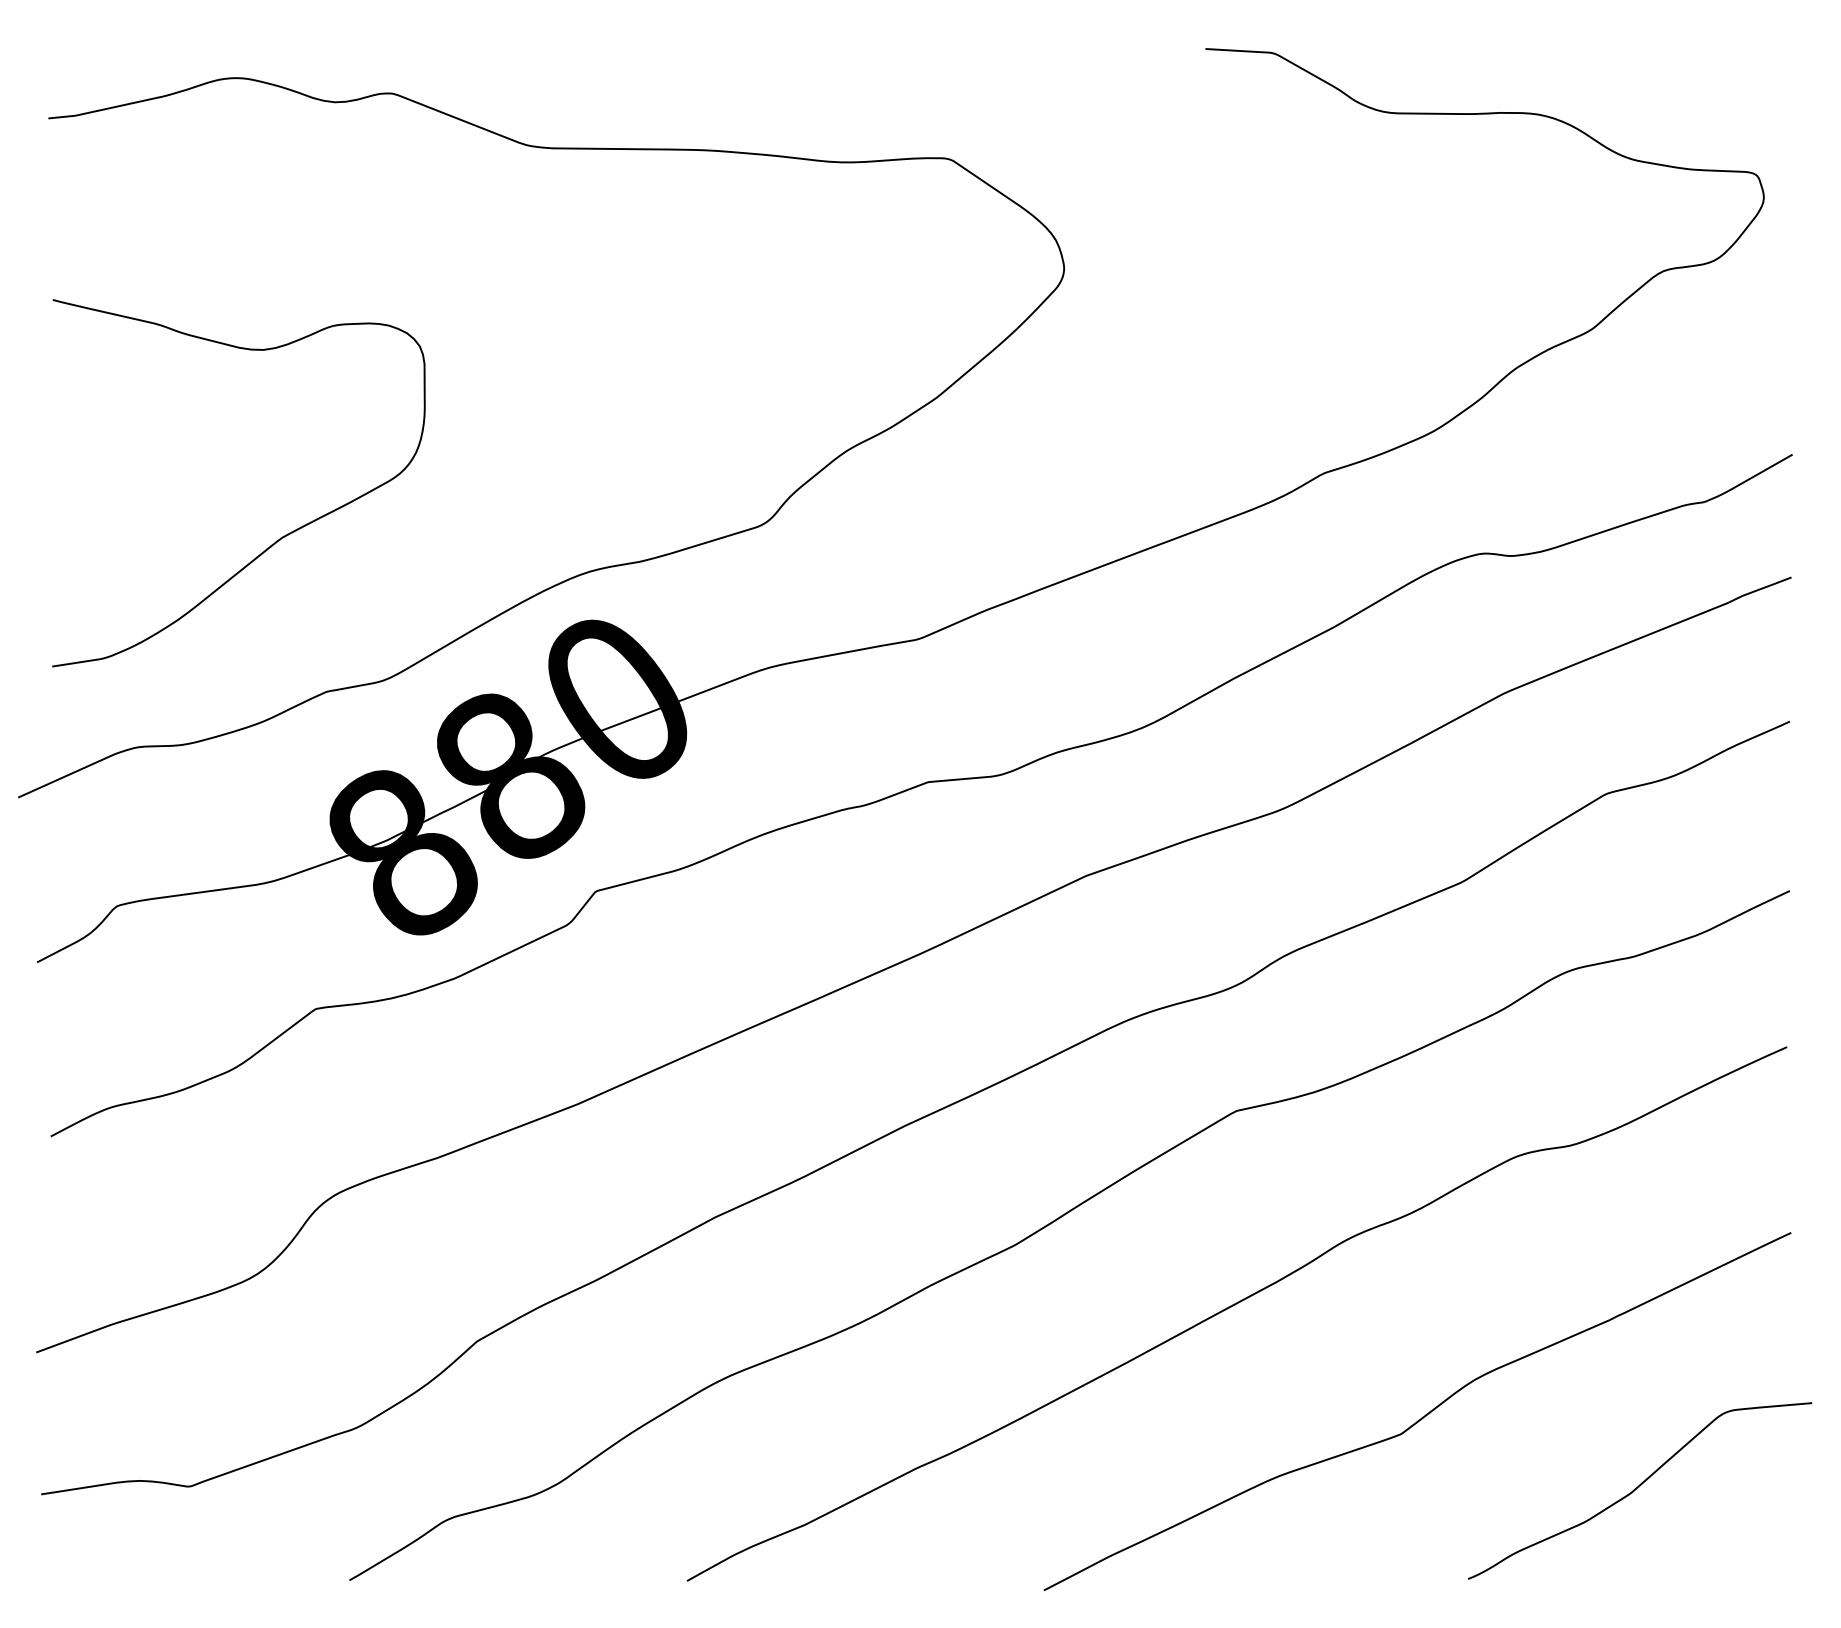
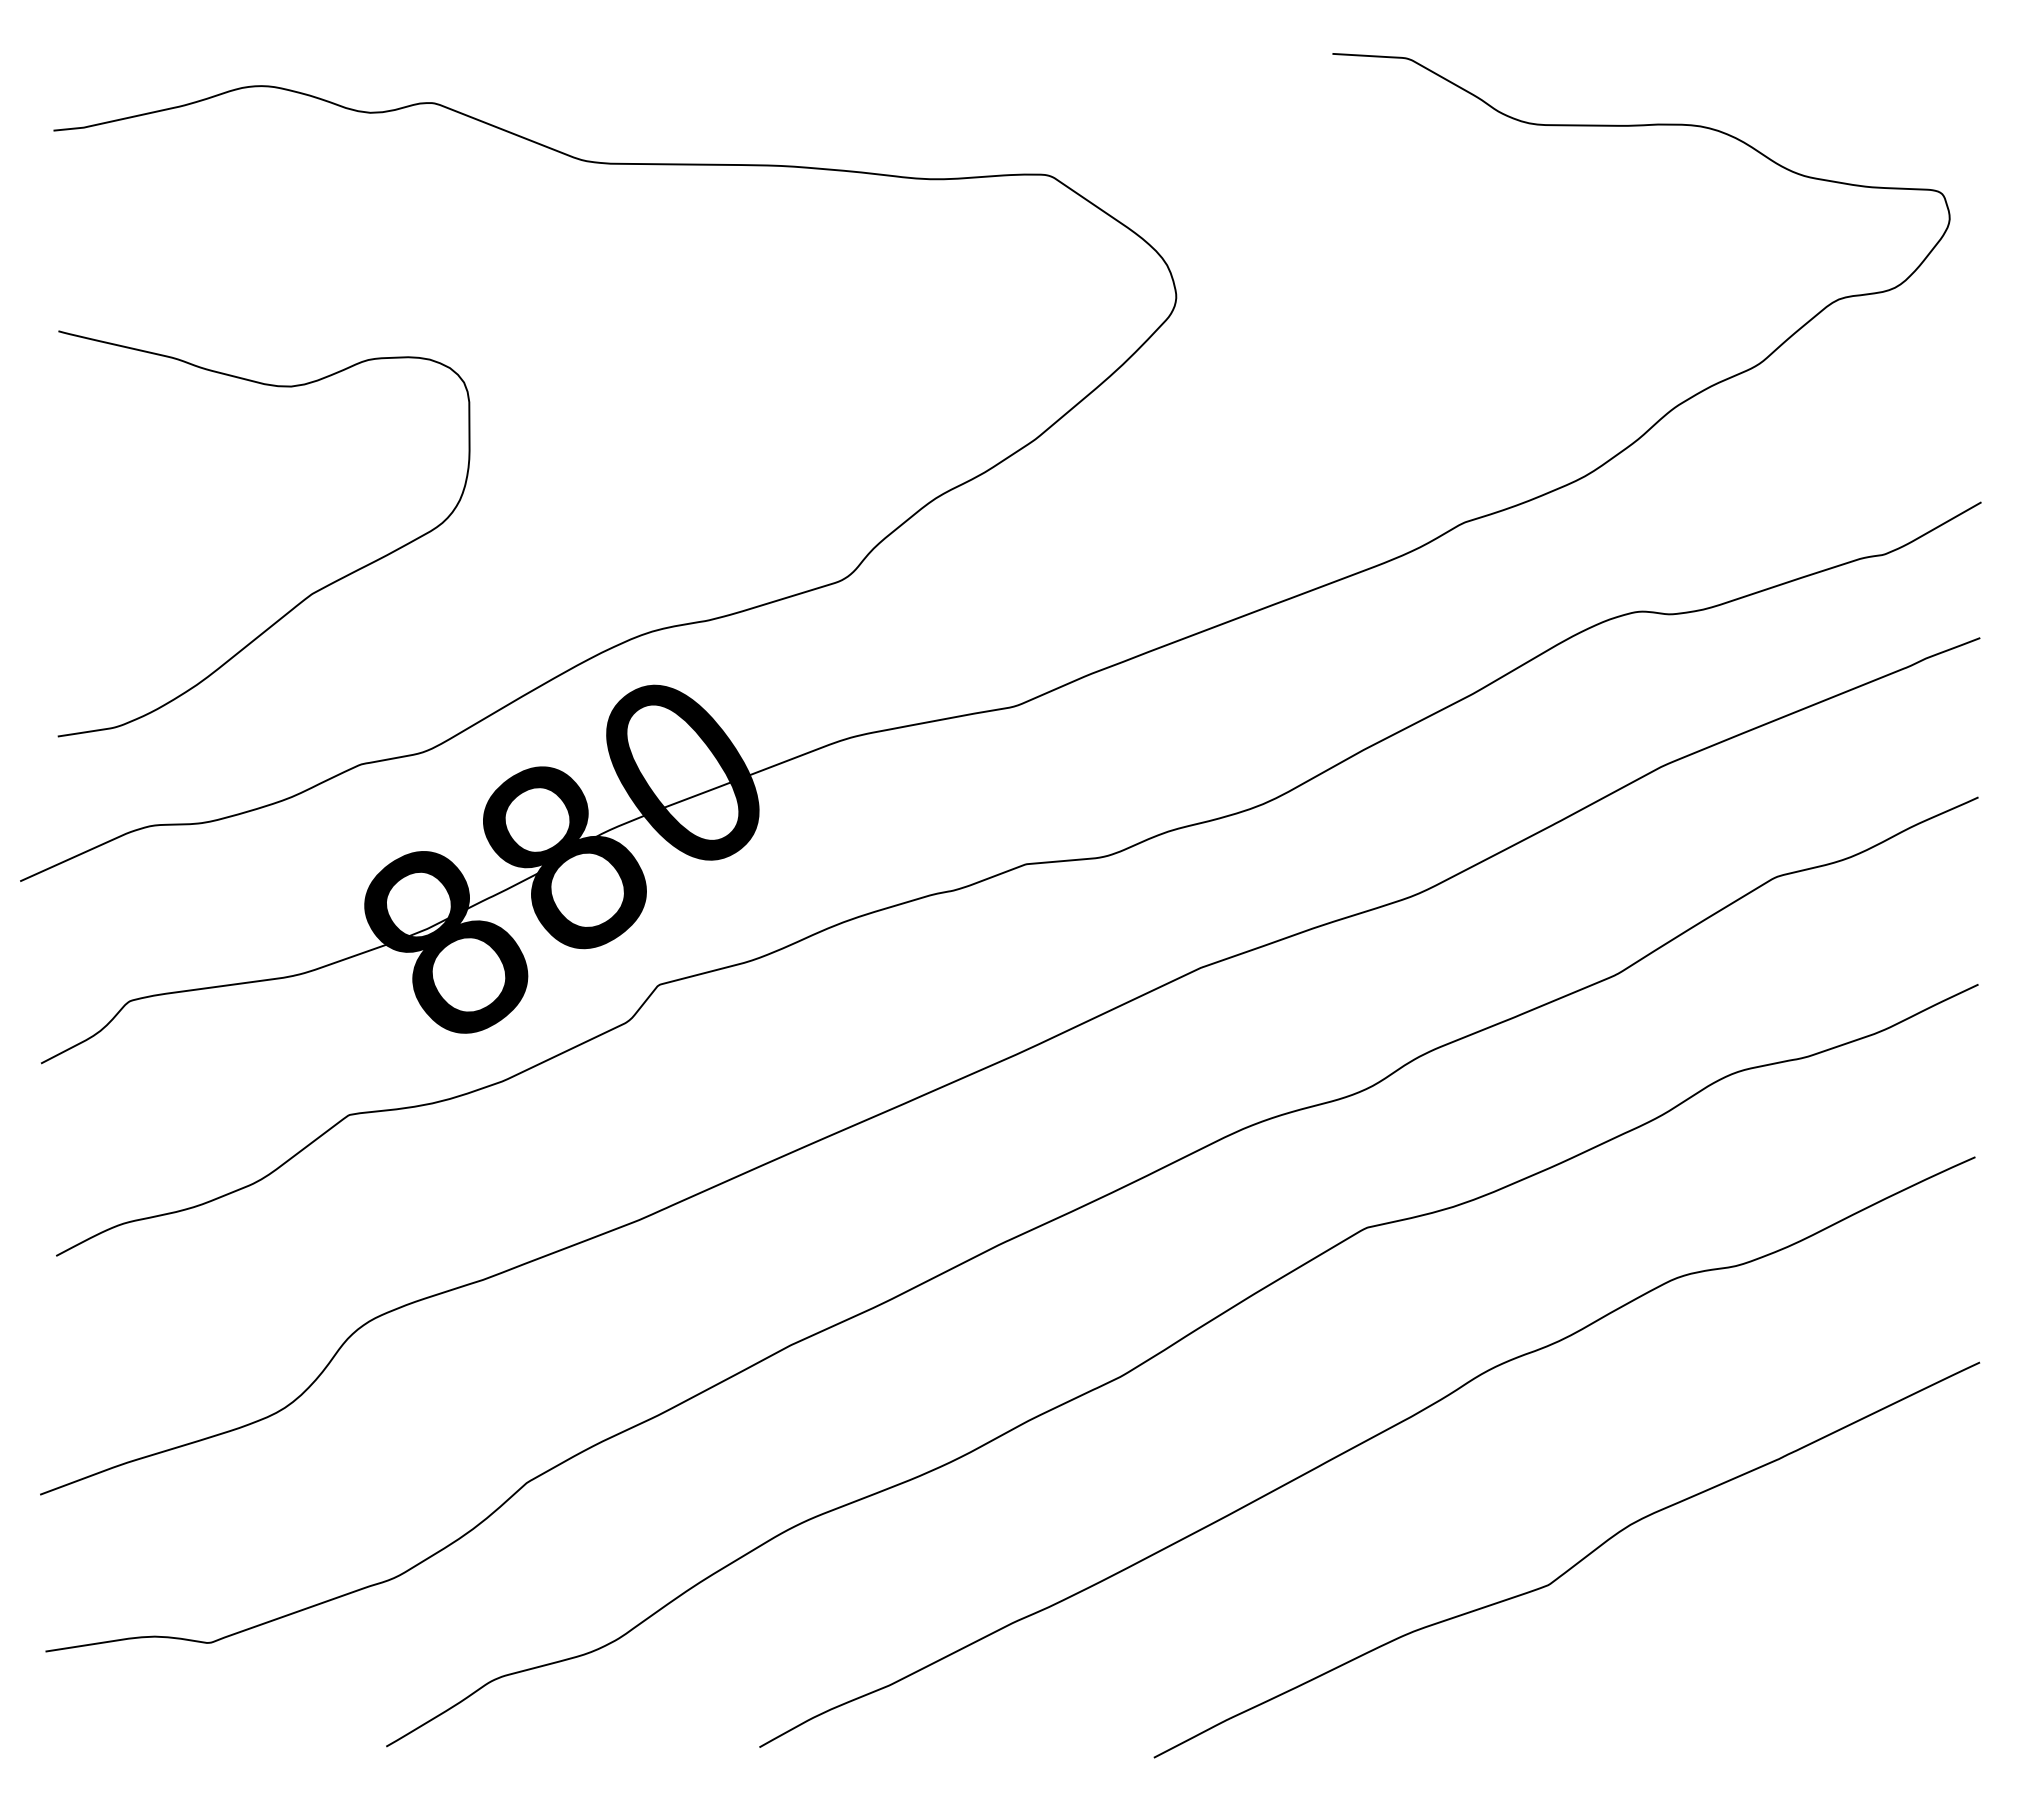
curve: (1637, 1488) -> (1810, 1644), removed

